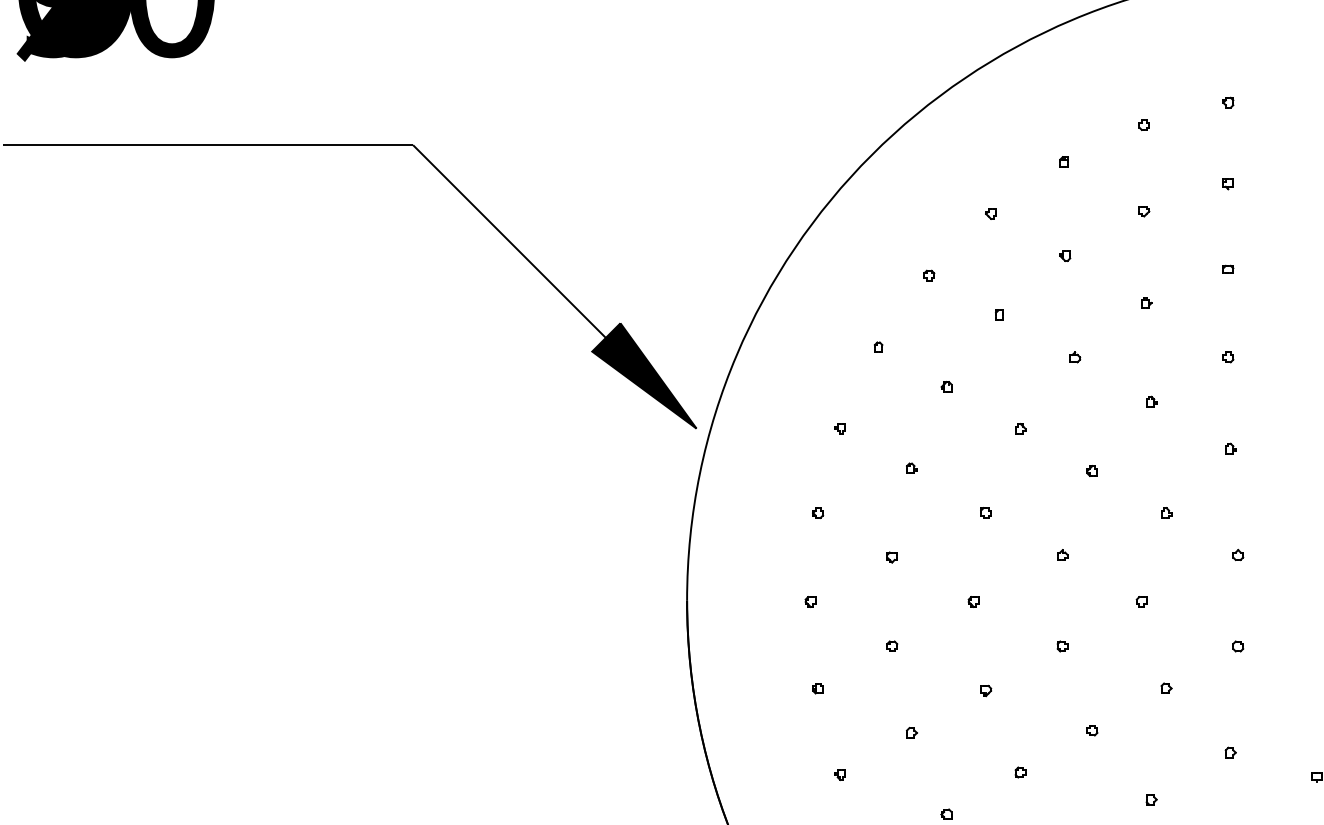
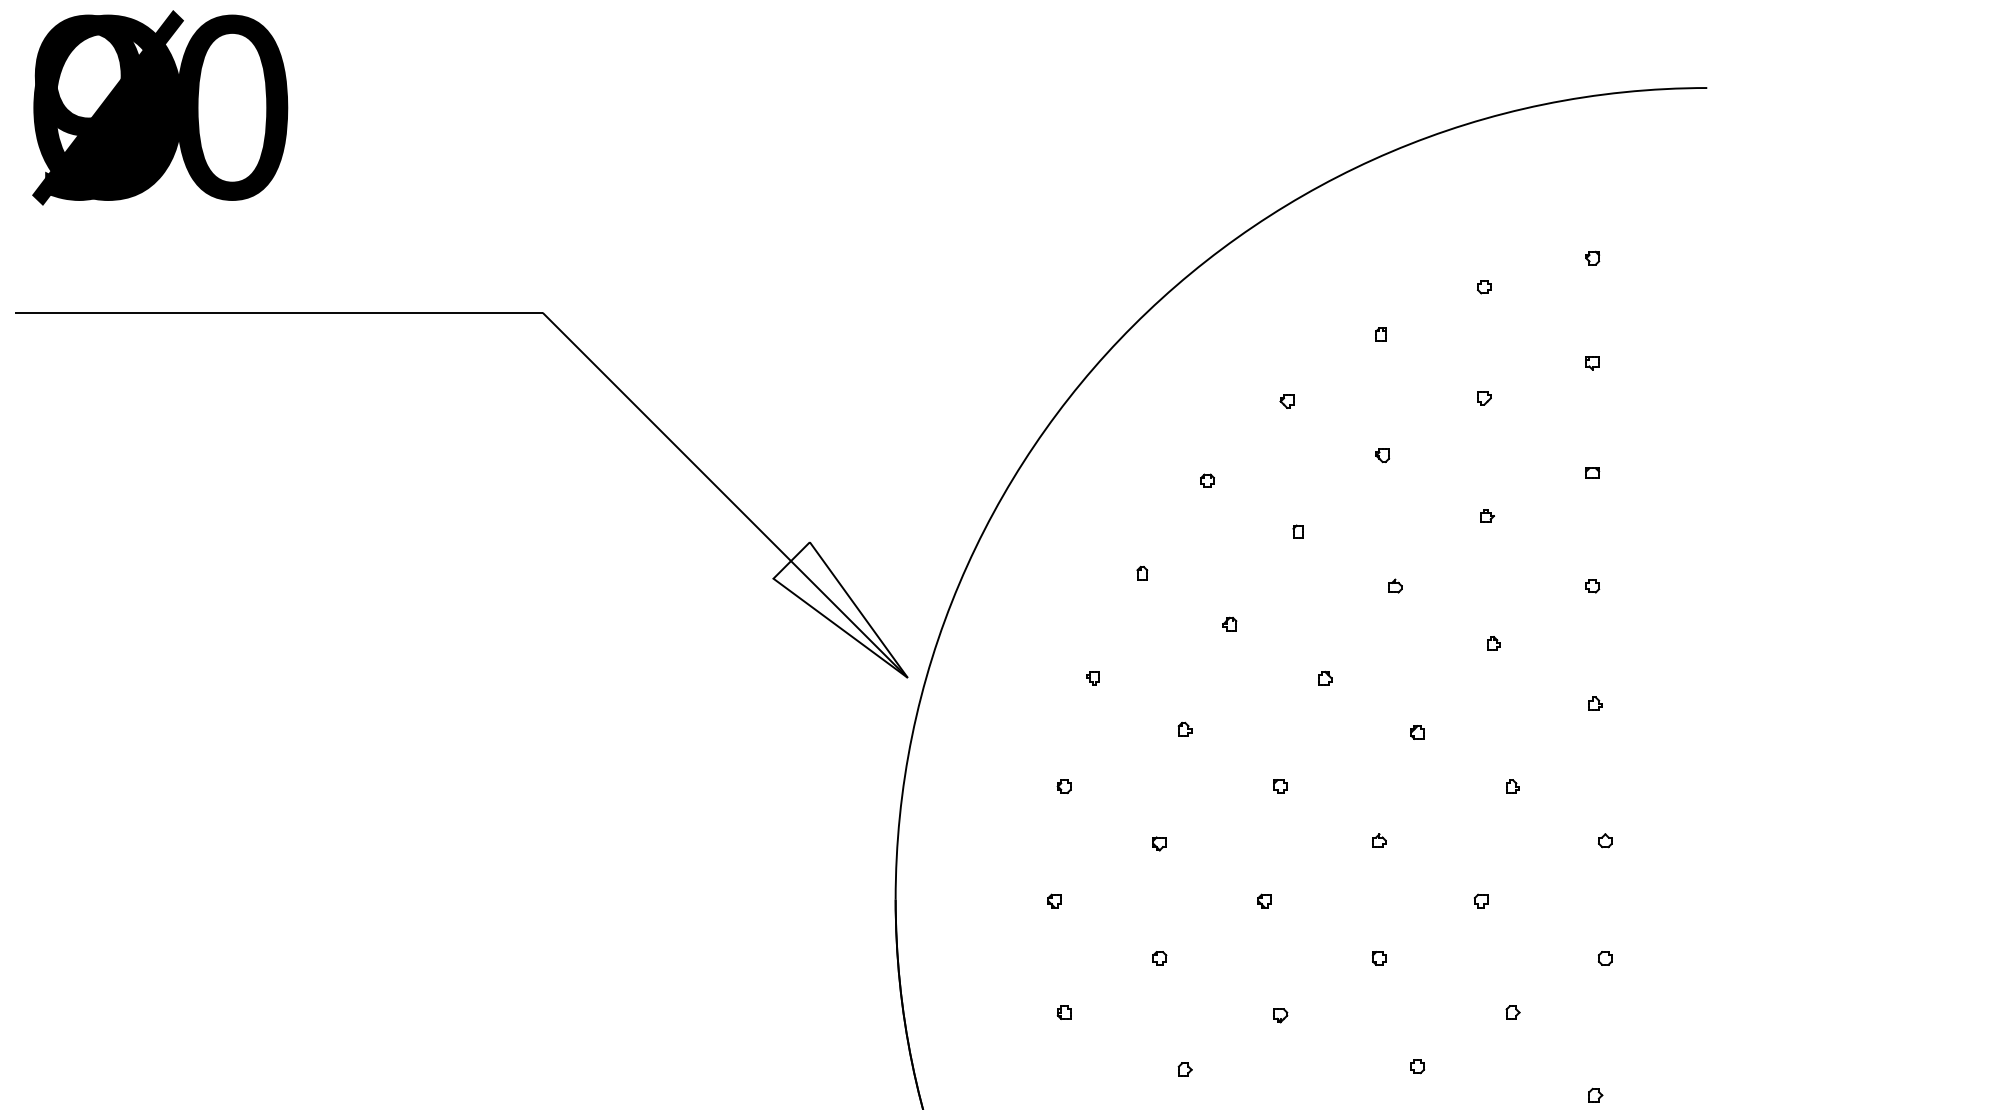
fill: (644, 375) -> (840, 609), removed

